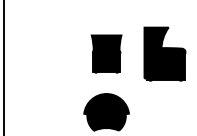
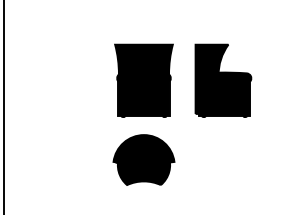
part: (106, 53) -> (143, 80), size x1.43

